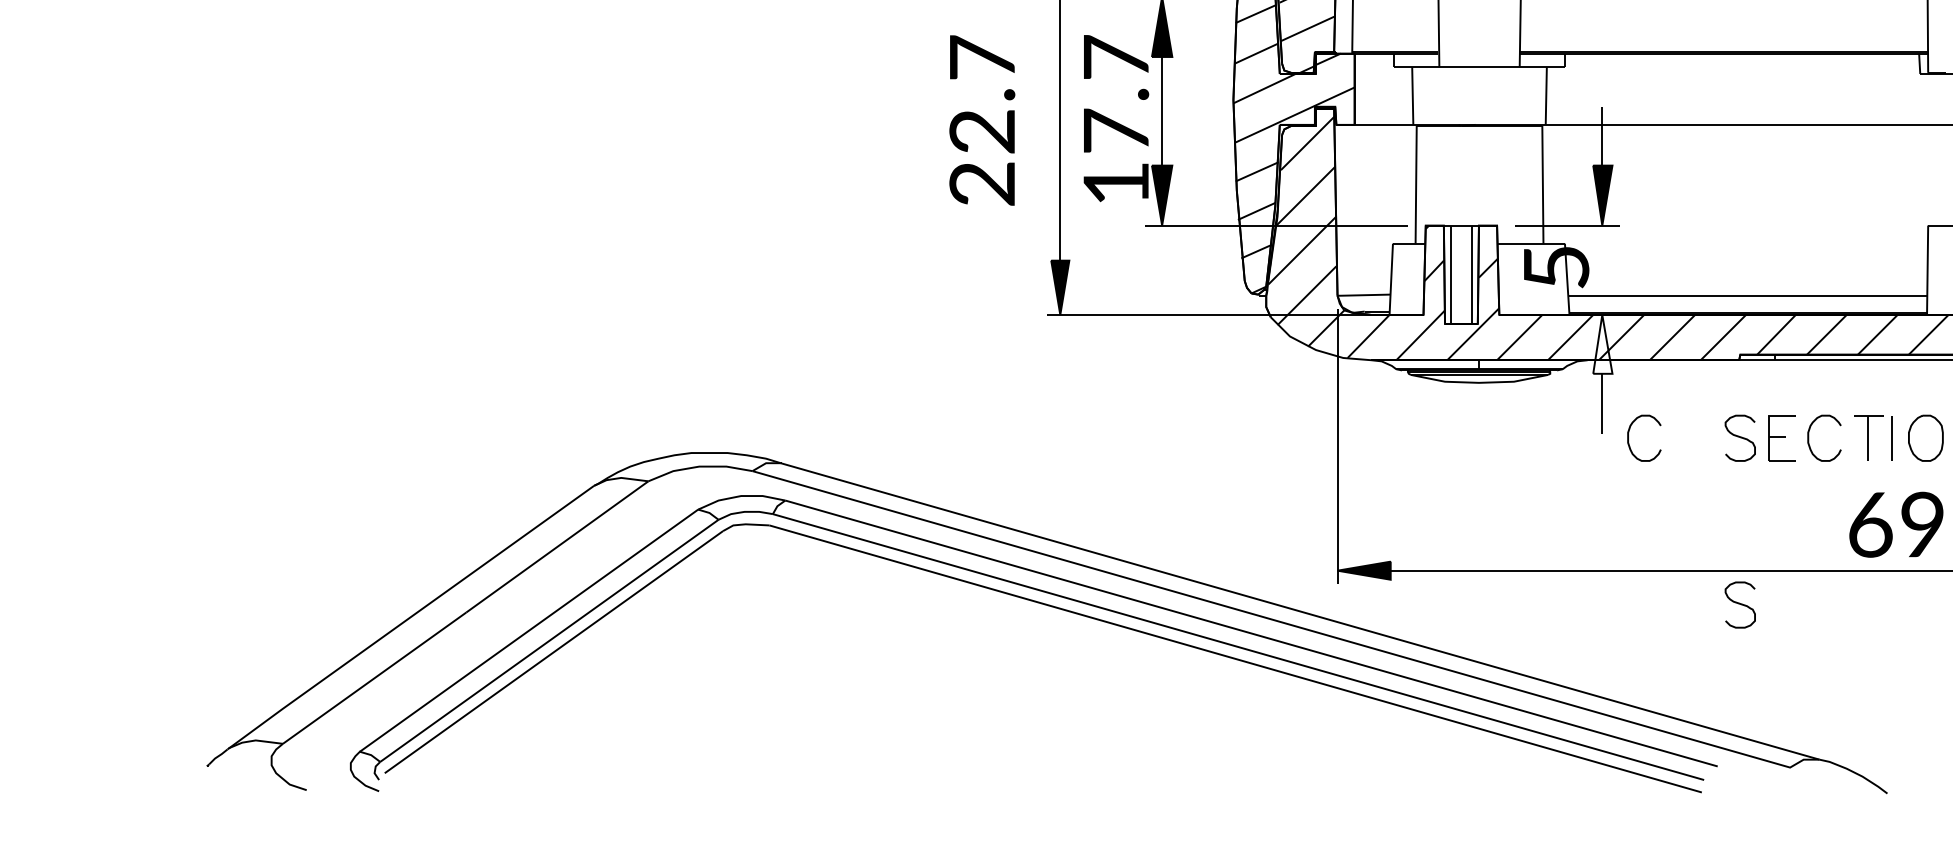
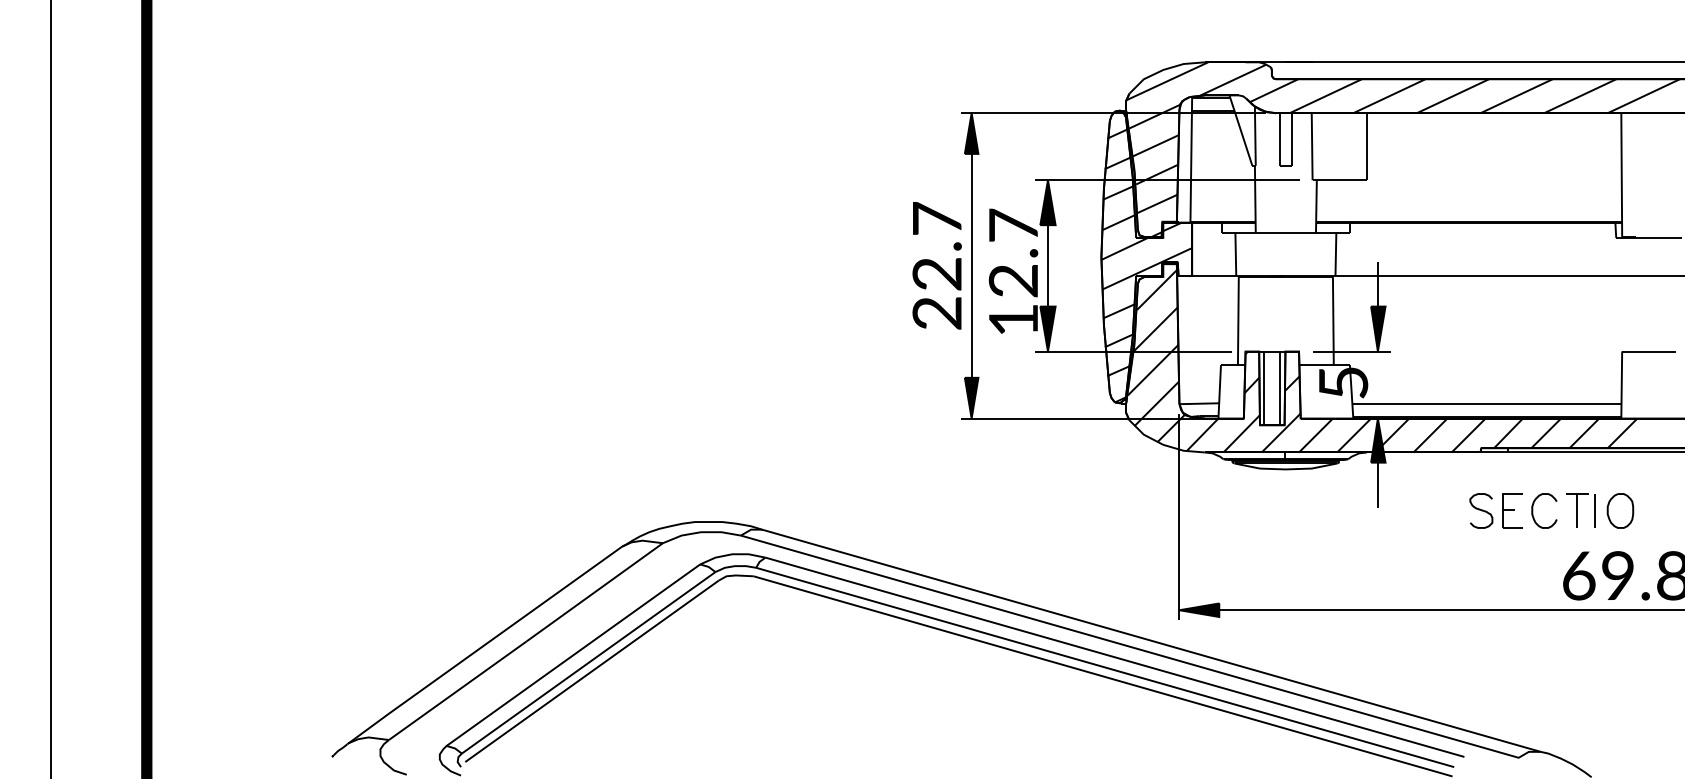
text: (981, 120) -> (936, 265), moved
text: (1114, 130) -> (1012, 280), 17.7 -> 12.7
fill: (1603, 344) -> (1378, 440), added
curve: (1629, 437) -> (1398, 510), removed
curve: (1740, 604) -> (1481, 635), removed

